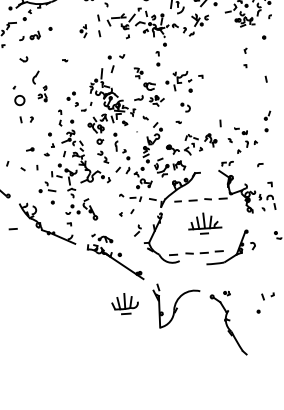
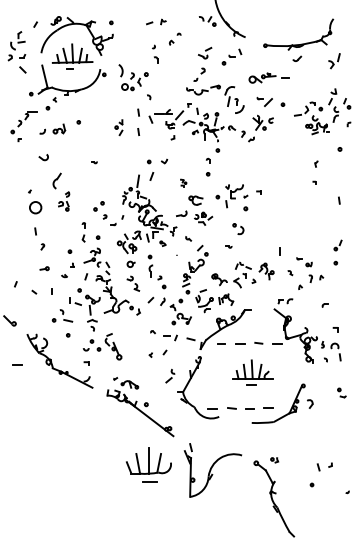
part: (138, 73) -> (183, 183), size x0.6
part: (31, 119) -> (42, 246), moved
part: (124, 304) -> (148, 465), size x1.4

